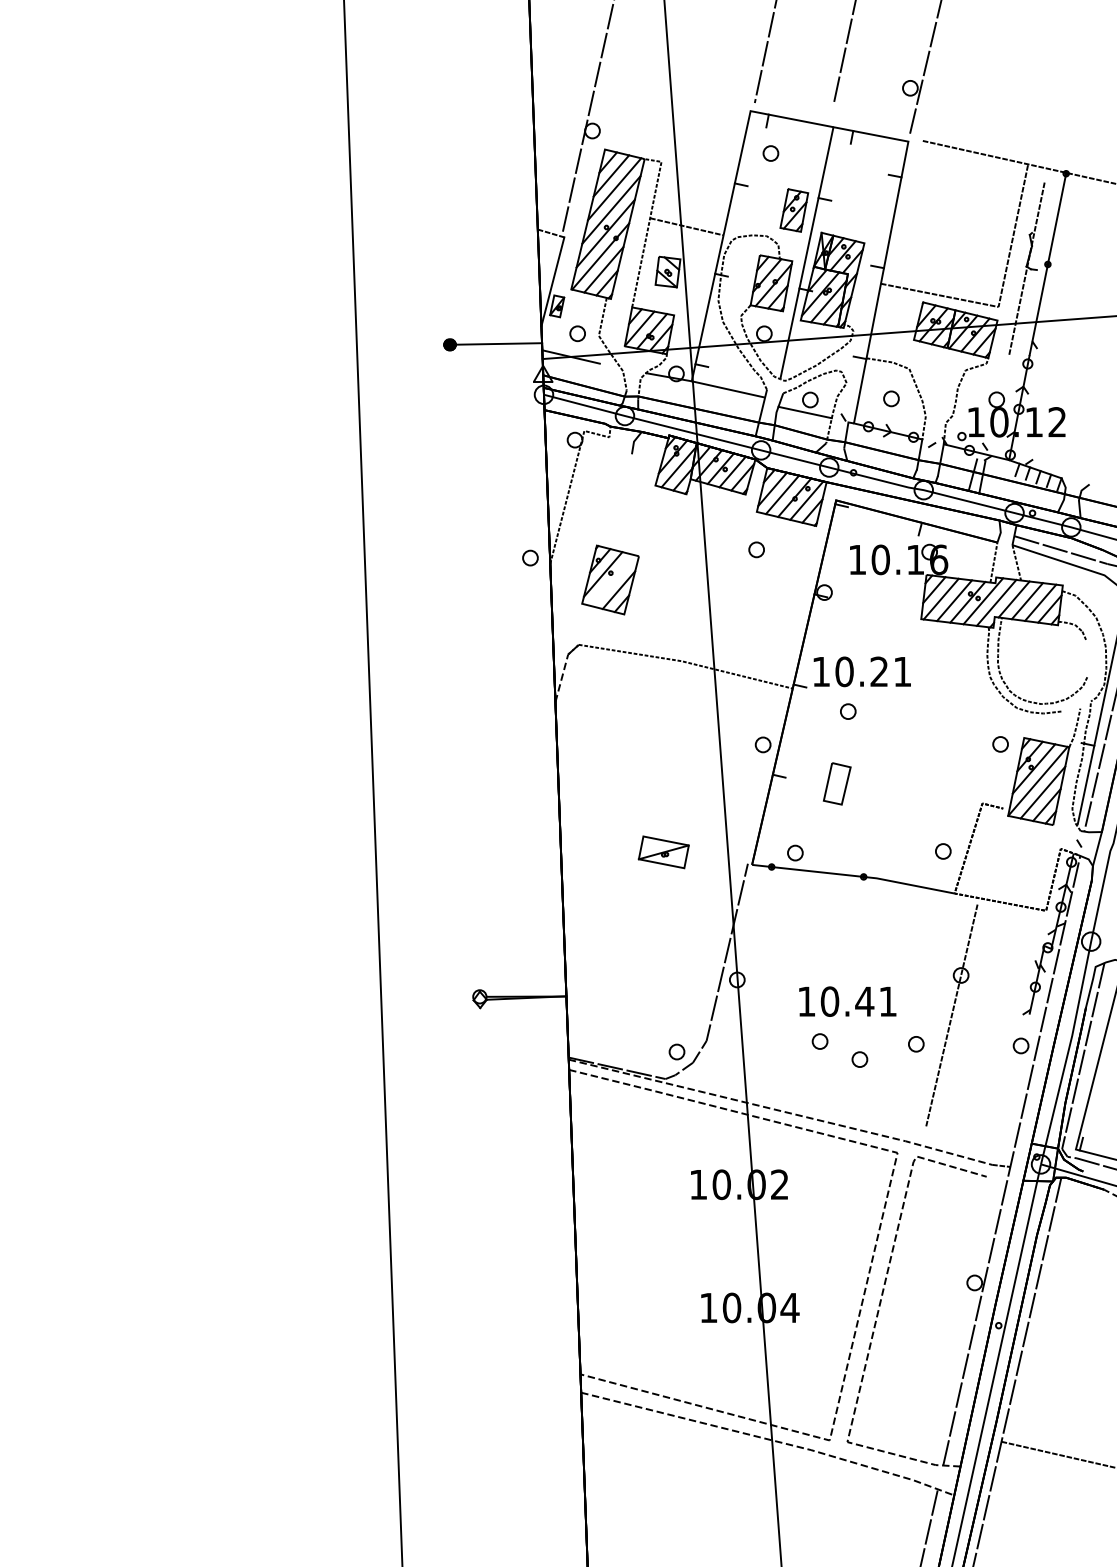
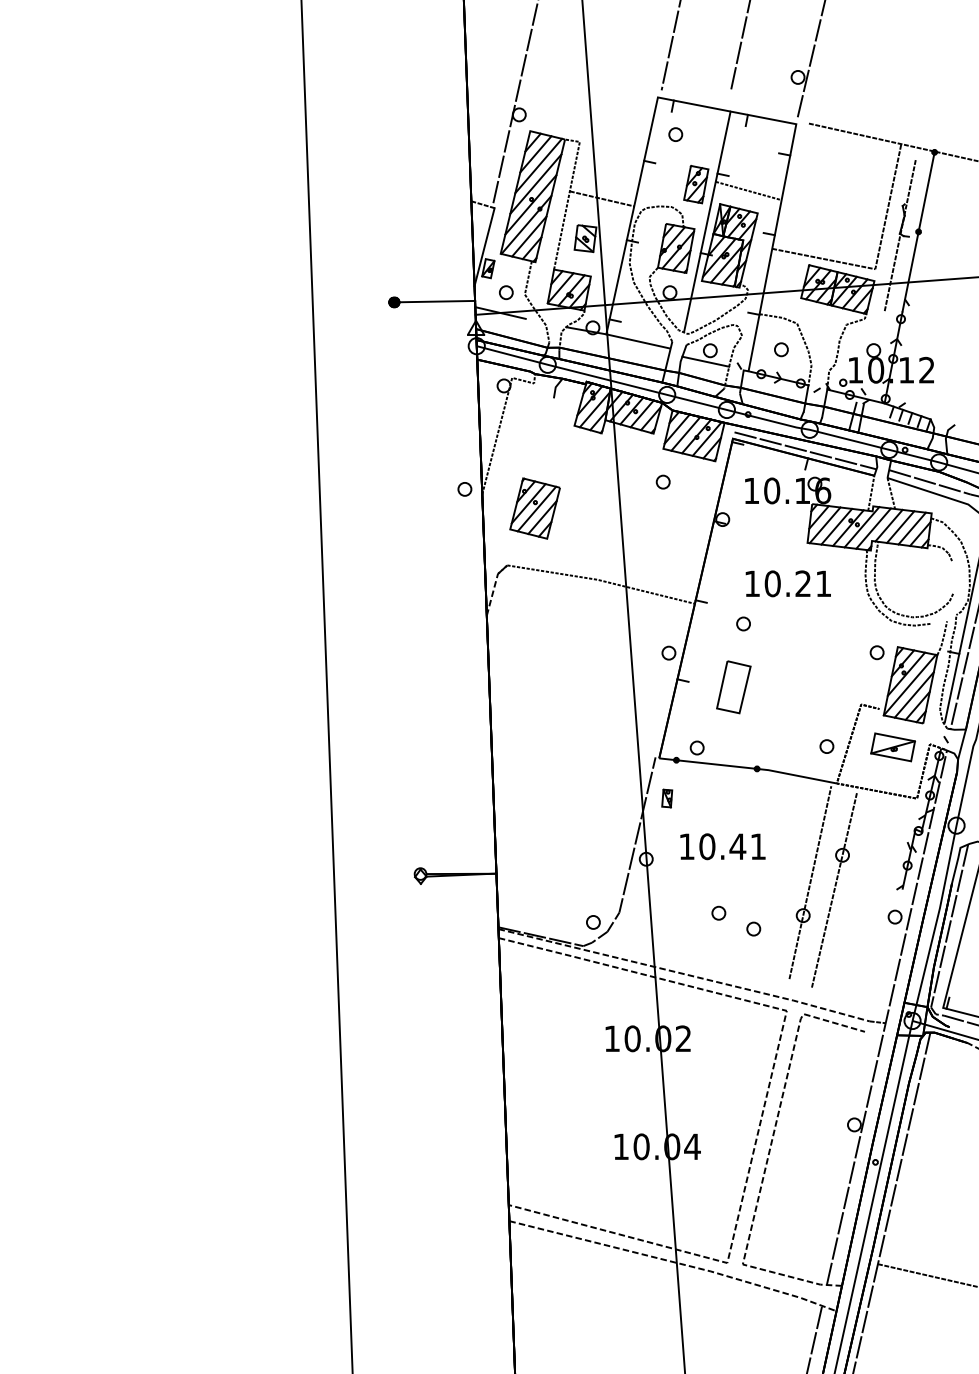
line: (853, 217) -> (748, 190), added
line: (918, 514) -> (805, 451), added
line: (612, 580) -> (536, 509), added
text: (861, 671) -> (787, 583), moved
part: (837, 783) -> (734, 687), size x1.43
part: (663, 852) -> (892, 747), moved
part: (760, 910) -> (666, 798), added
text: (847, 1001) -> (722, 846), moved
line: (924, 1006) -> (810, 882), added

